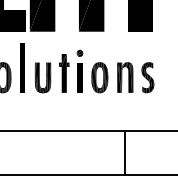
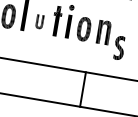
part: (42, 77) -> (39, 21), size x0.6
part: (147, 77) -> (119, 47), moved
line: (125, 153) -> (83, 89), moved

